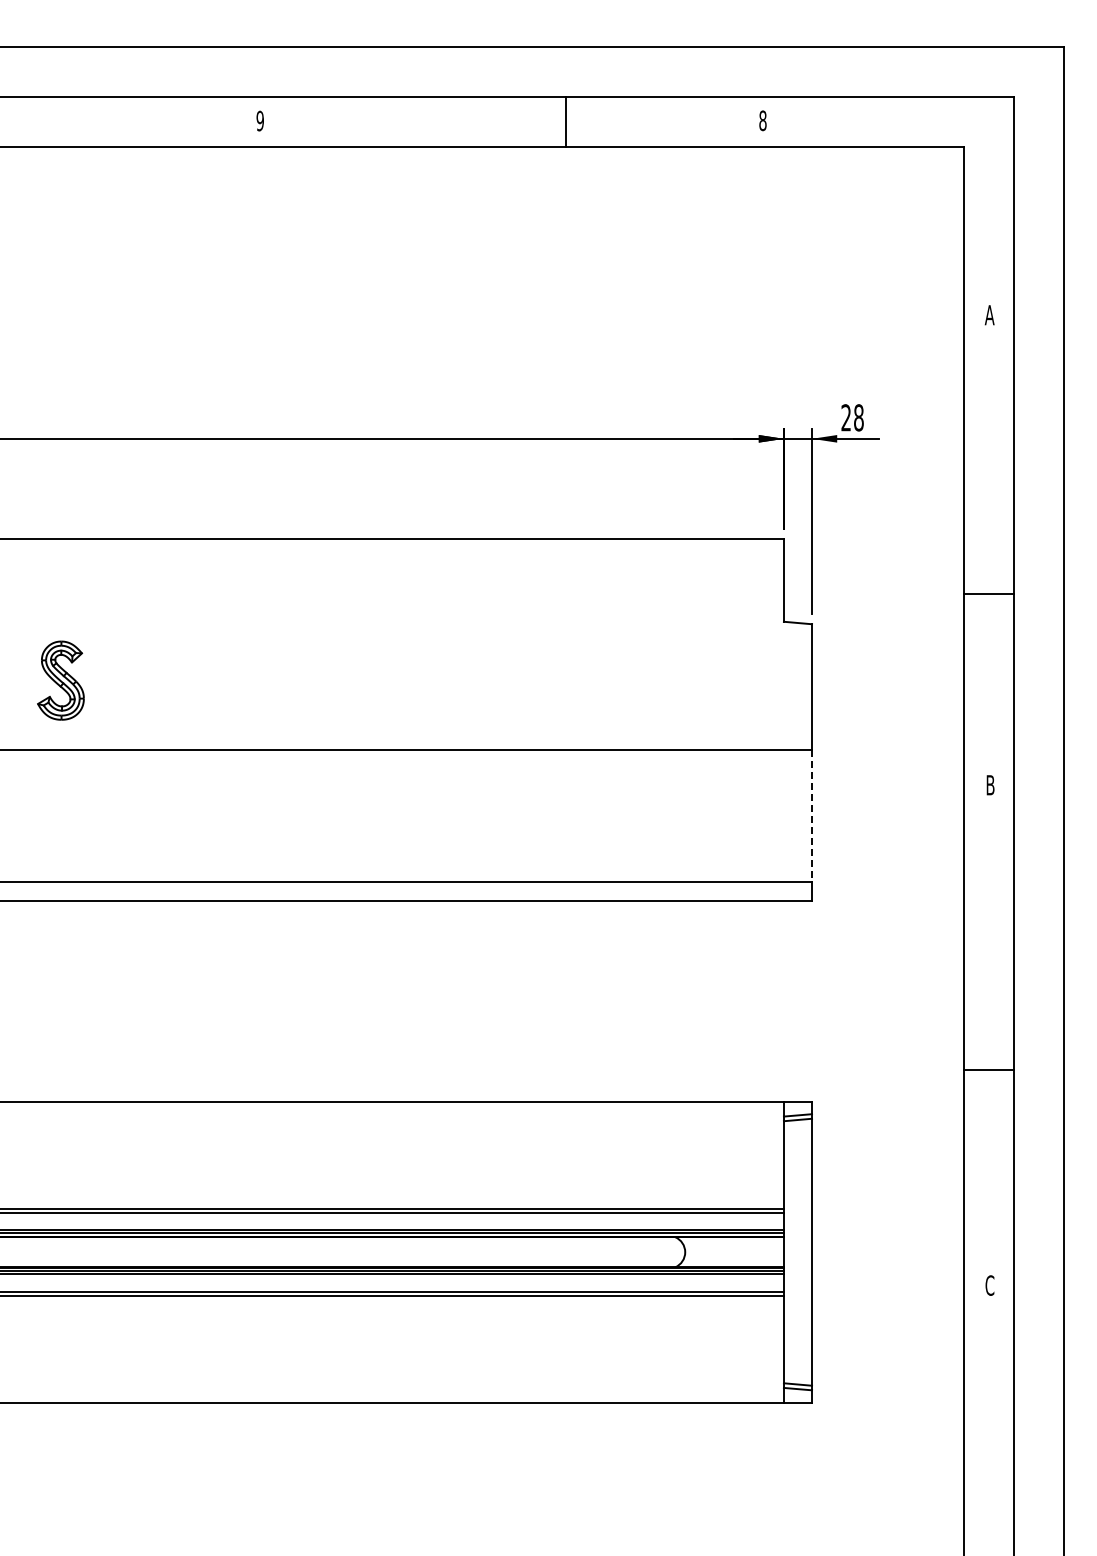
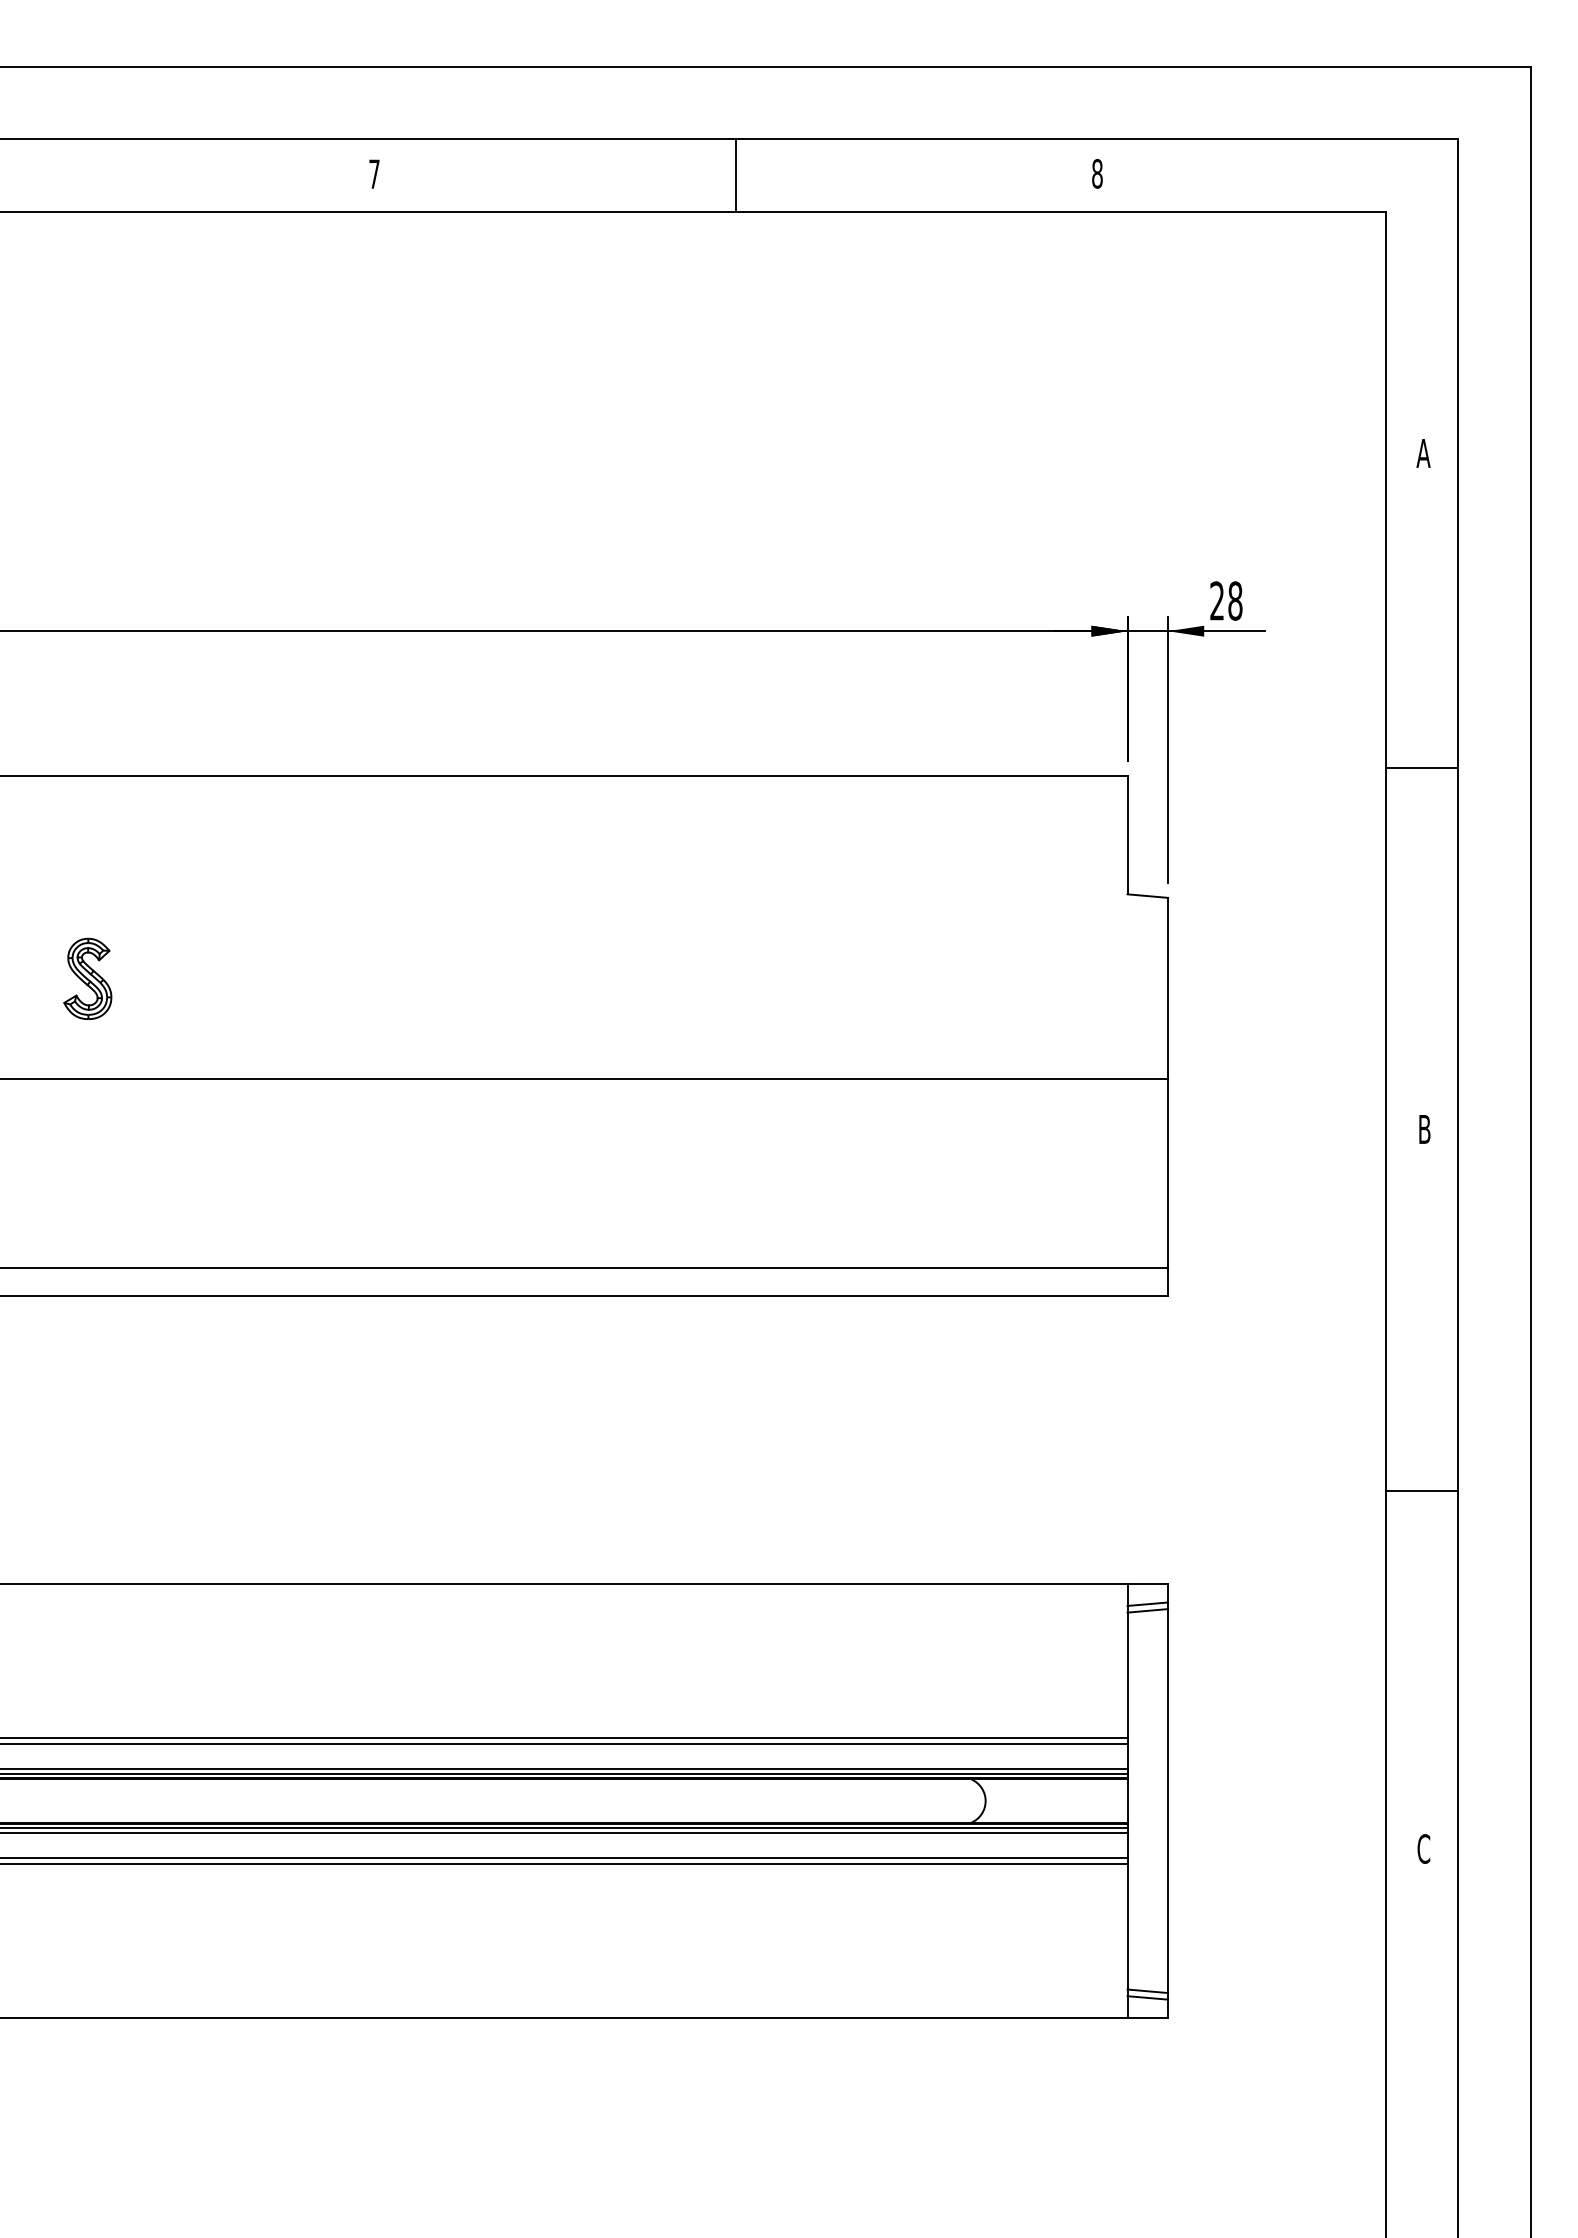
text: (259, 120) -> (373, 173), 9 -> 7
line: (566, 121) -> (735, 174), moved
line: (988, 594) -> (1421, 768), moved
part: (60, 680) -> (87, 978), size x0.71
line: (812, 816) -> (1168, 1174), dashed -> solid
line: (988, 1069) -> (1421, 1490), moved

